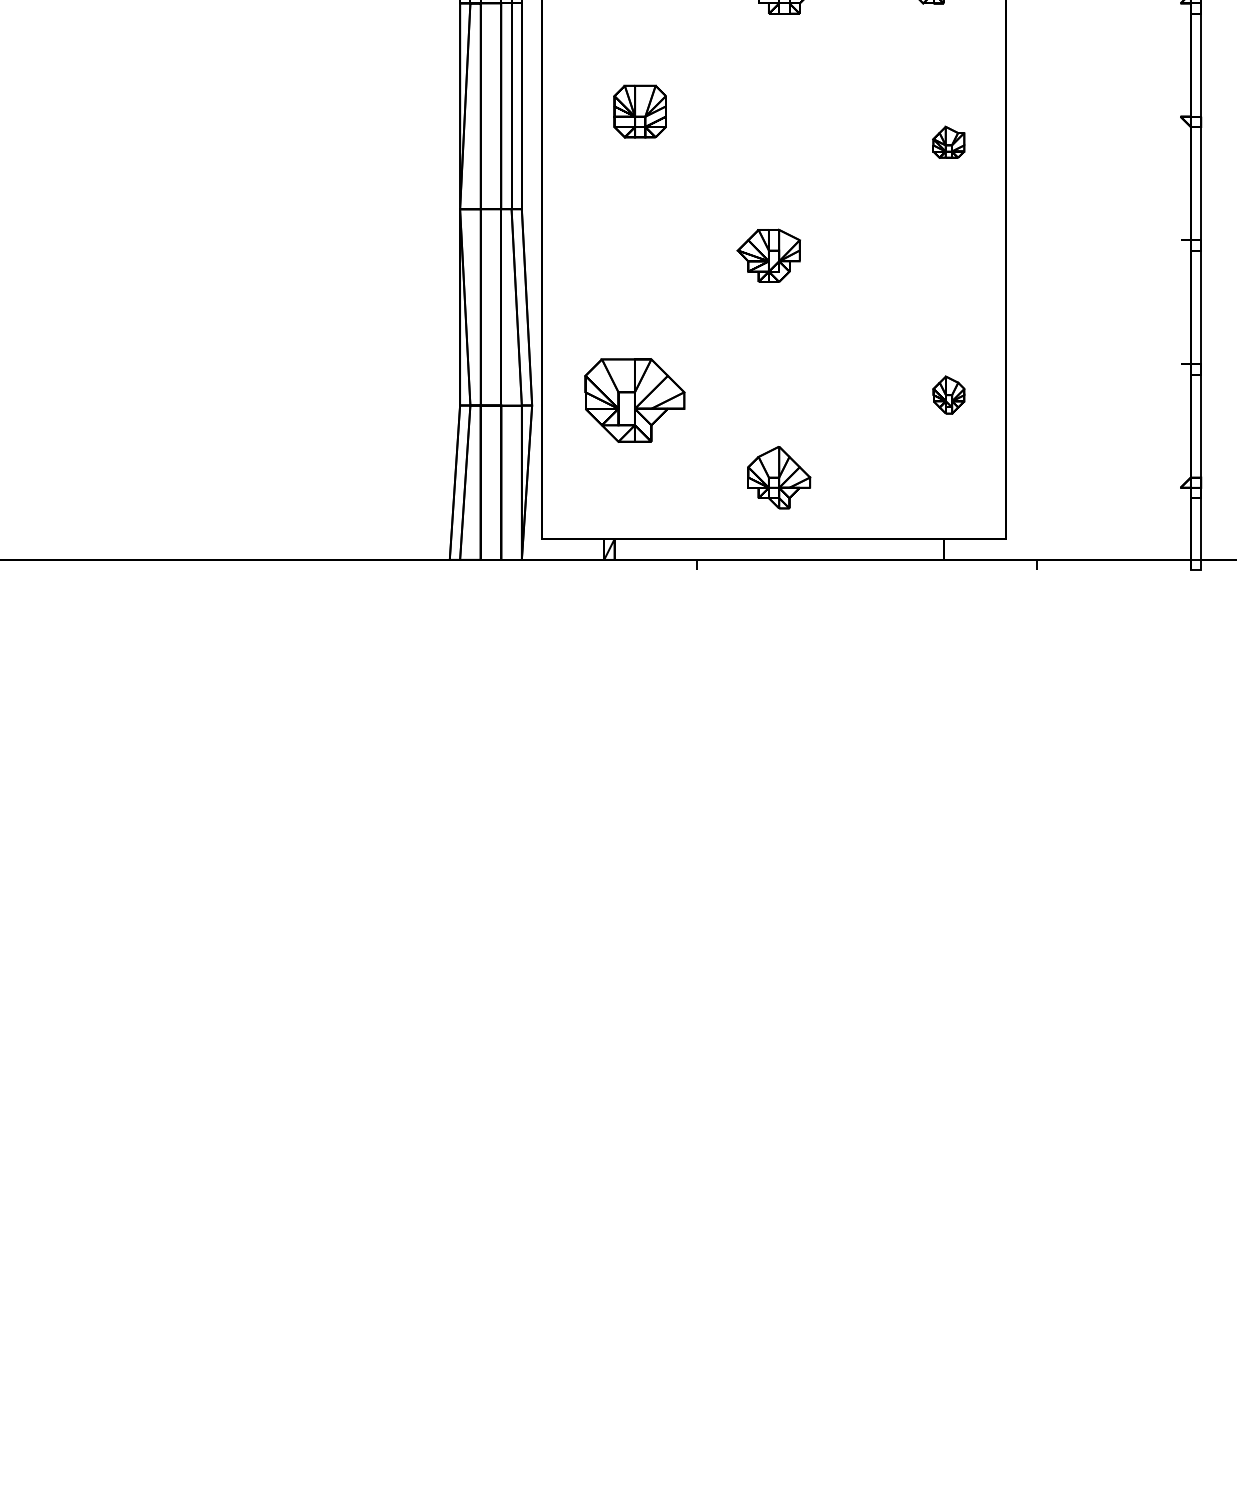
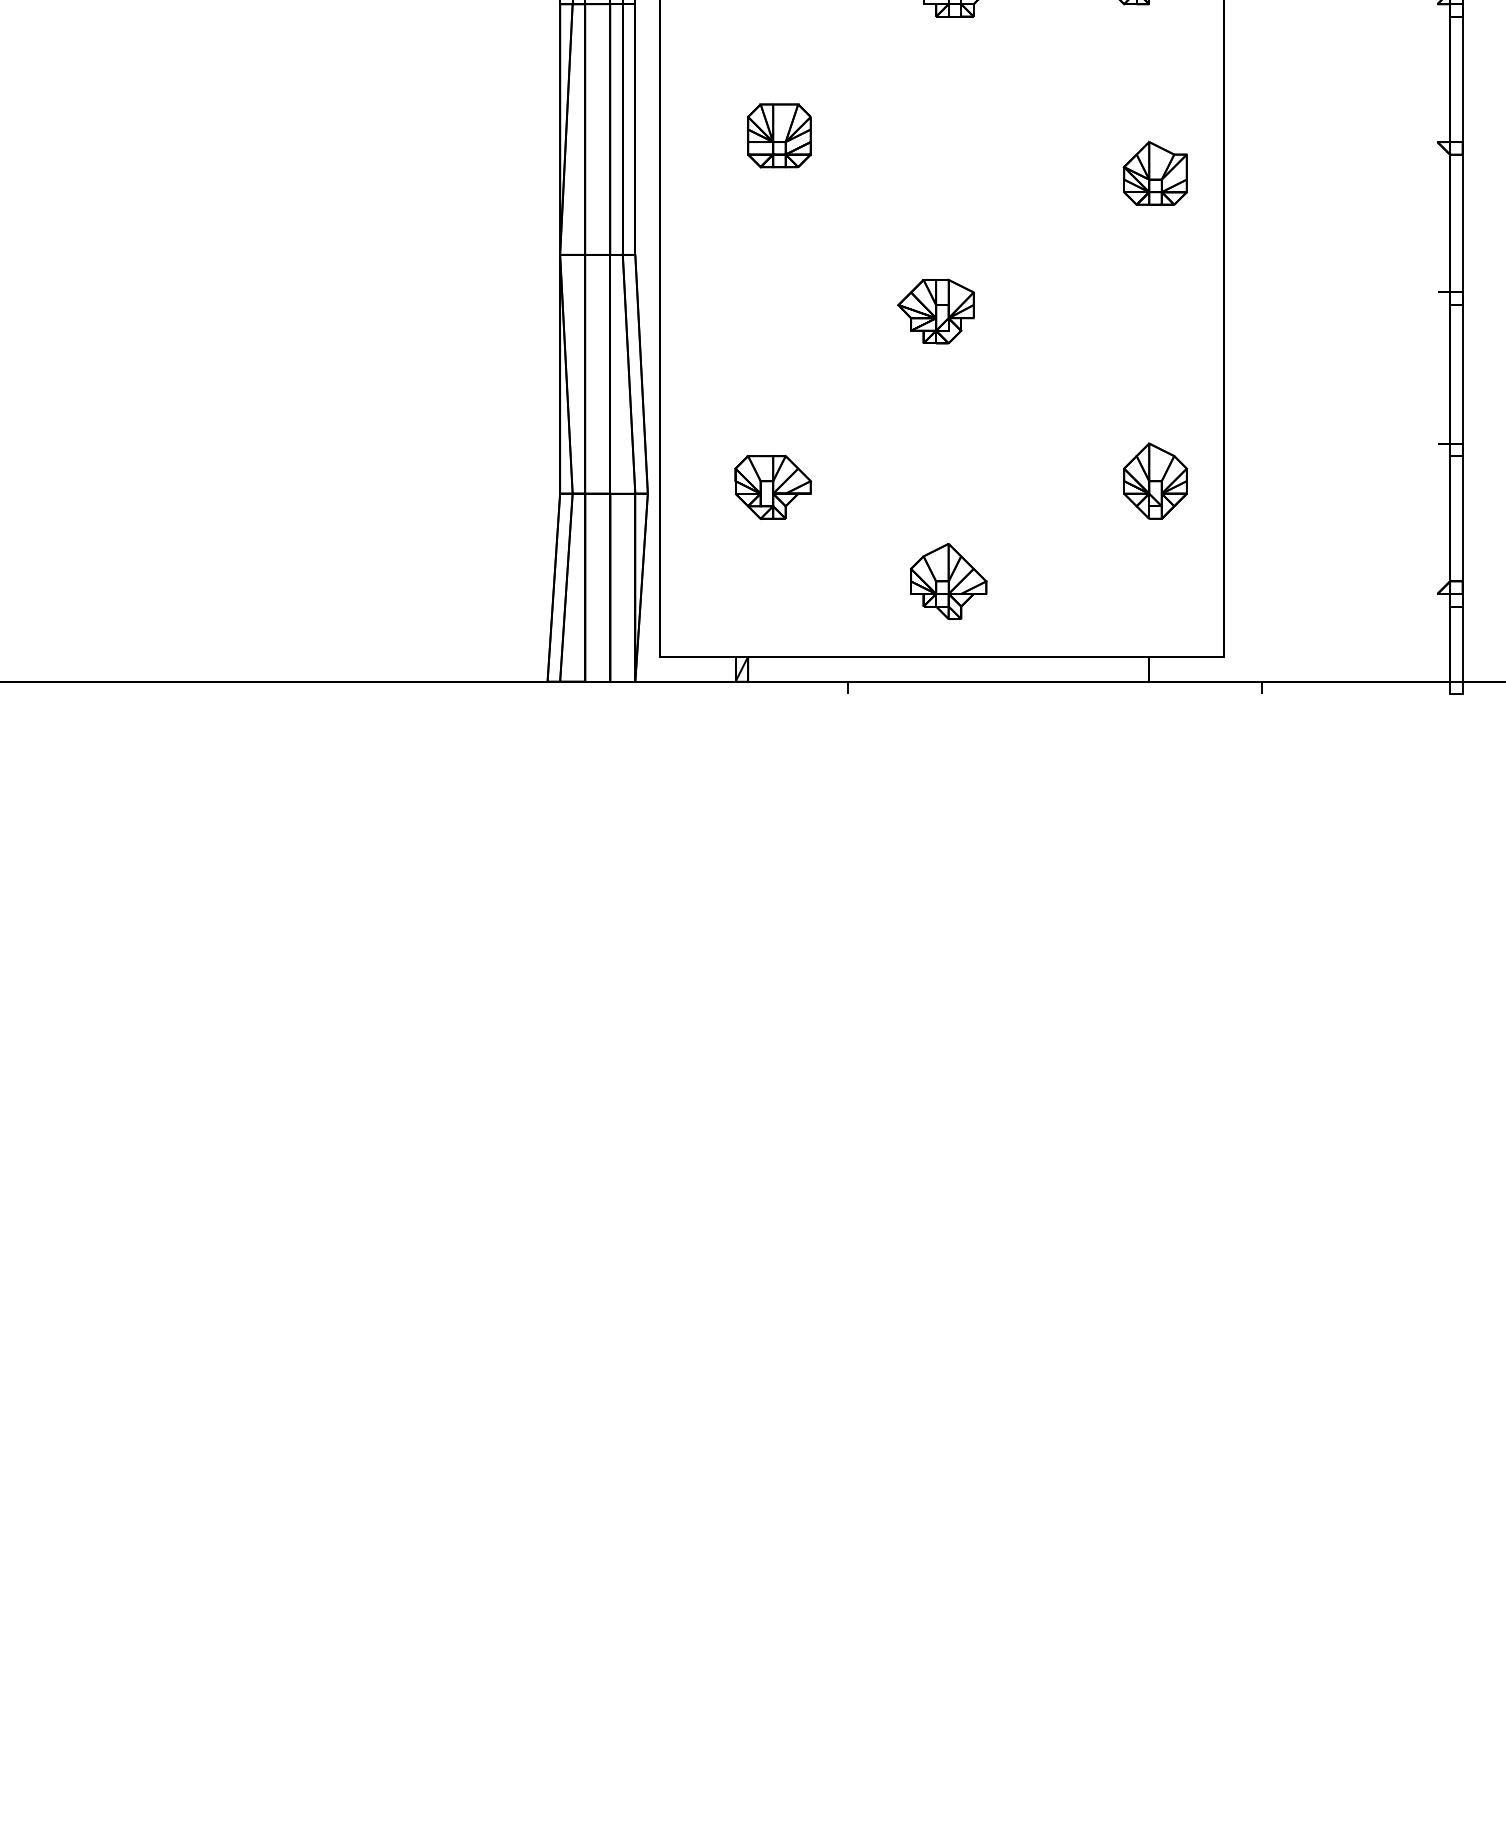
part: (948, 141) -> (1154, 172), size x1.67
part: (949, 394) -> (1155, 480), size x1.67
part: (635, 399) -> (773, 486), size x0.62

